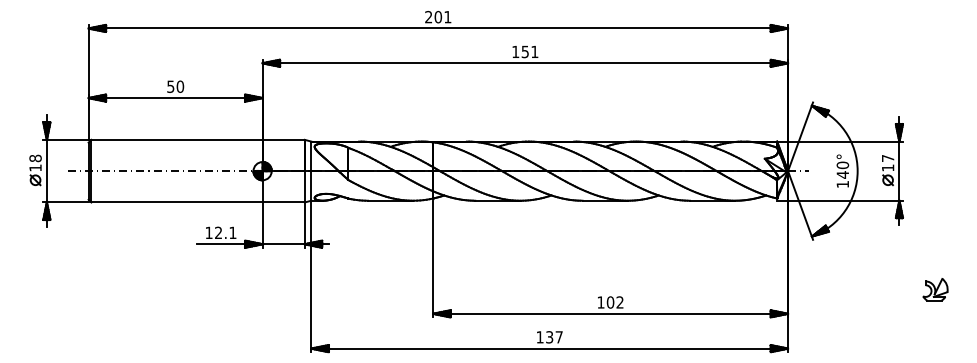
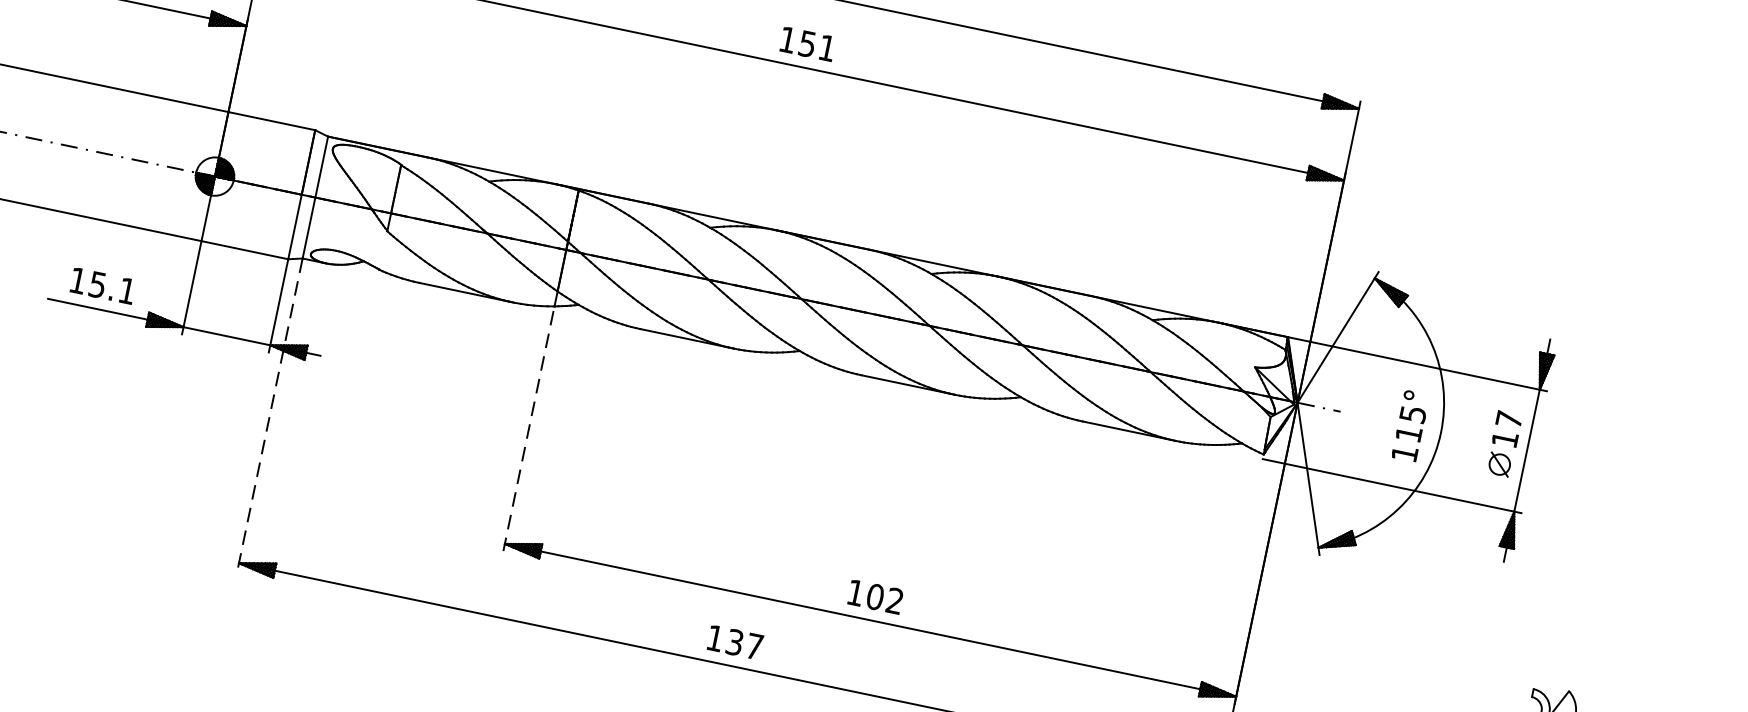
text: (842, 169) -> (1410, 422), 140° -> 115°
text: (218, 232) -> (97, 283), 12.1 -> 15.1
line: (433, 259) -> (529, 432), solid -> dashed
line: (311, 276) -> (270, 414), solid -> dashed

